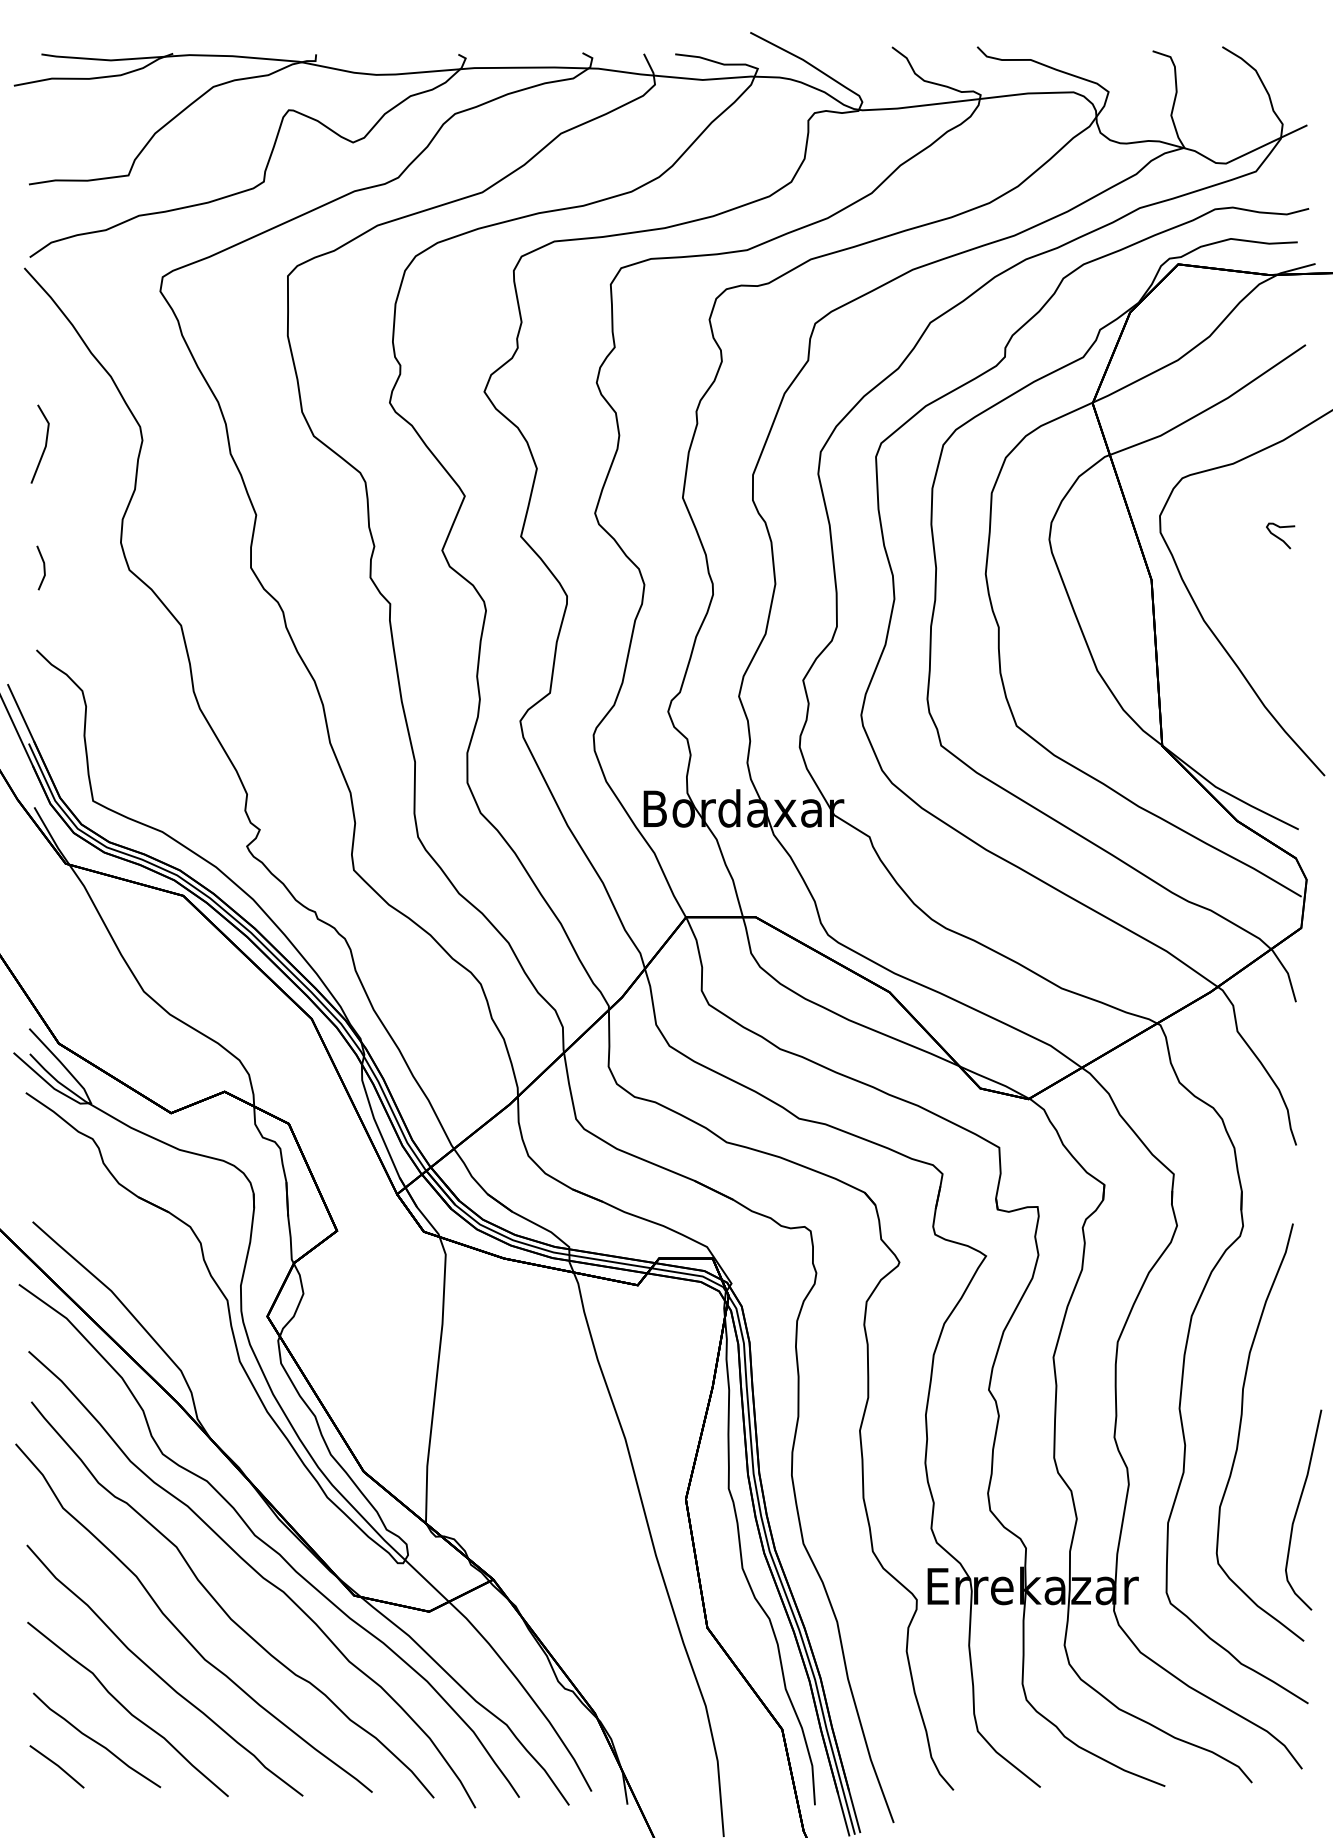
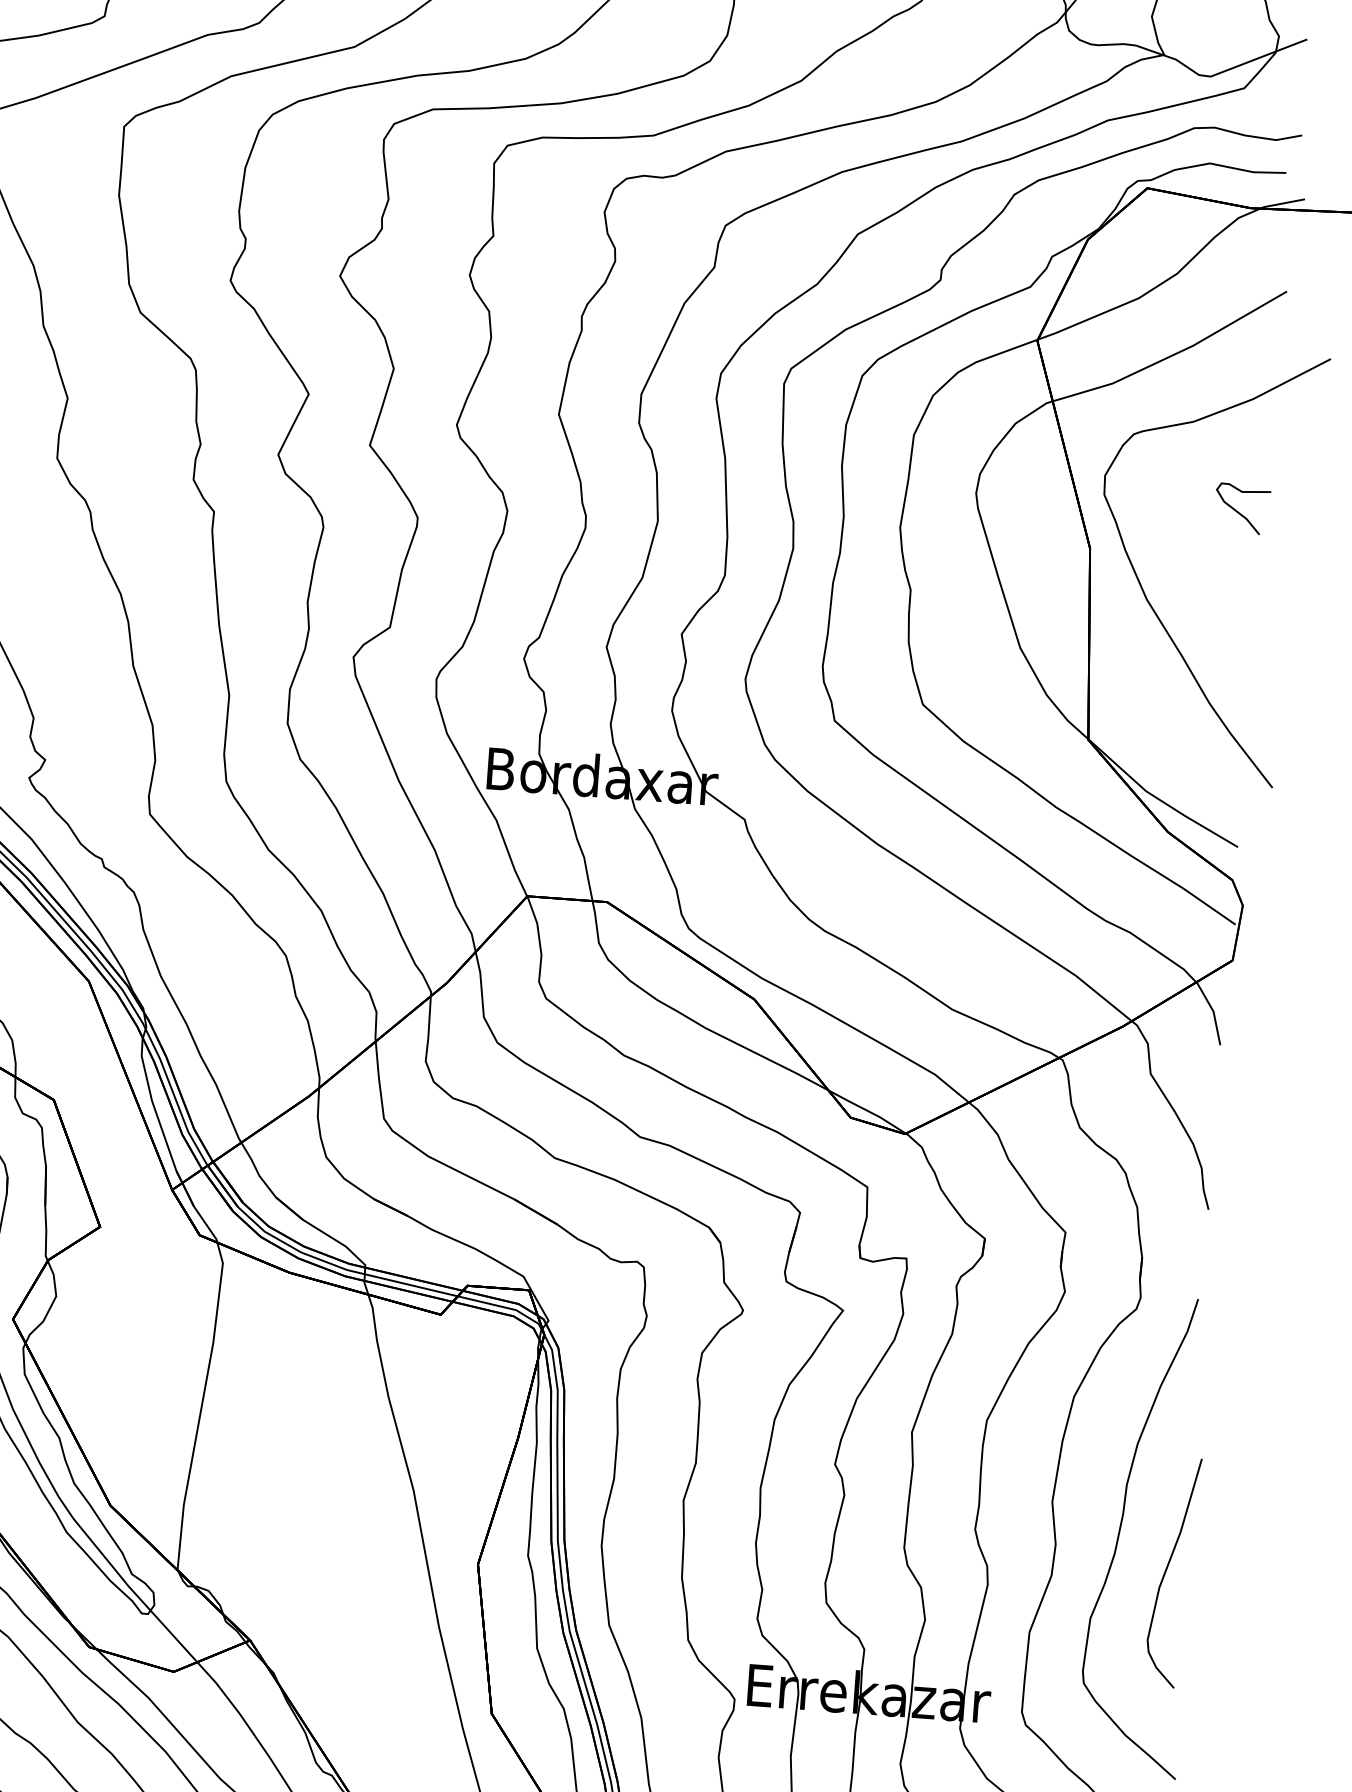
part: (1280, 535) -> (1241, 508), size x1.67
curve: (1298, 1509) -> (1167, 1571), moved

